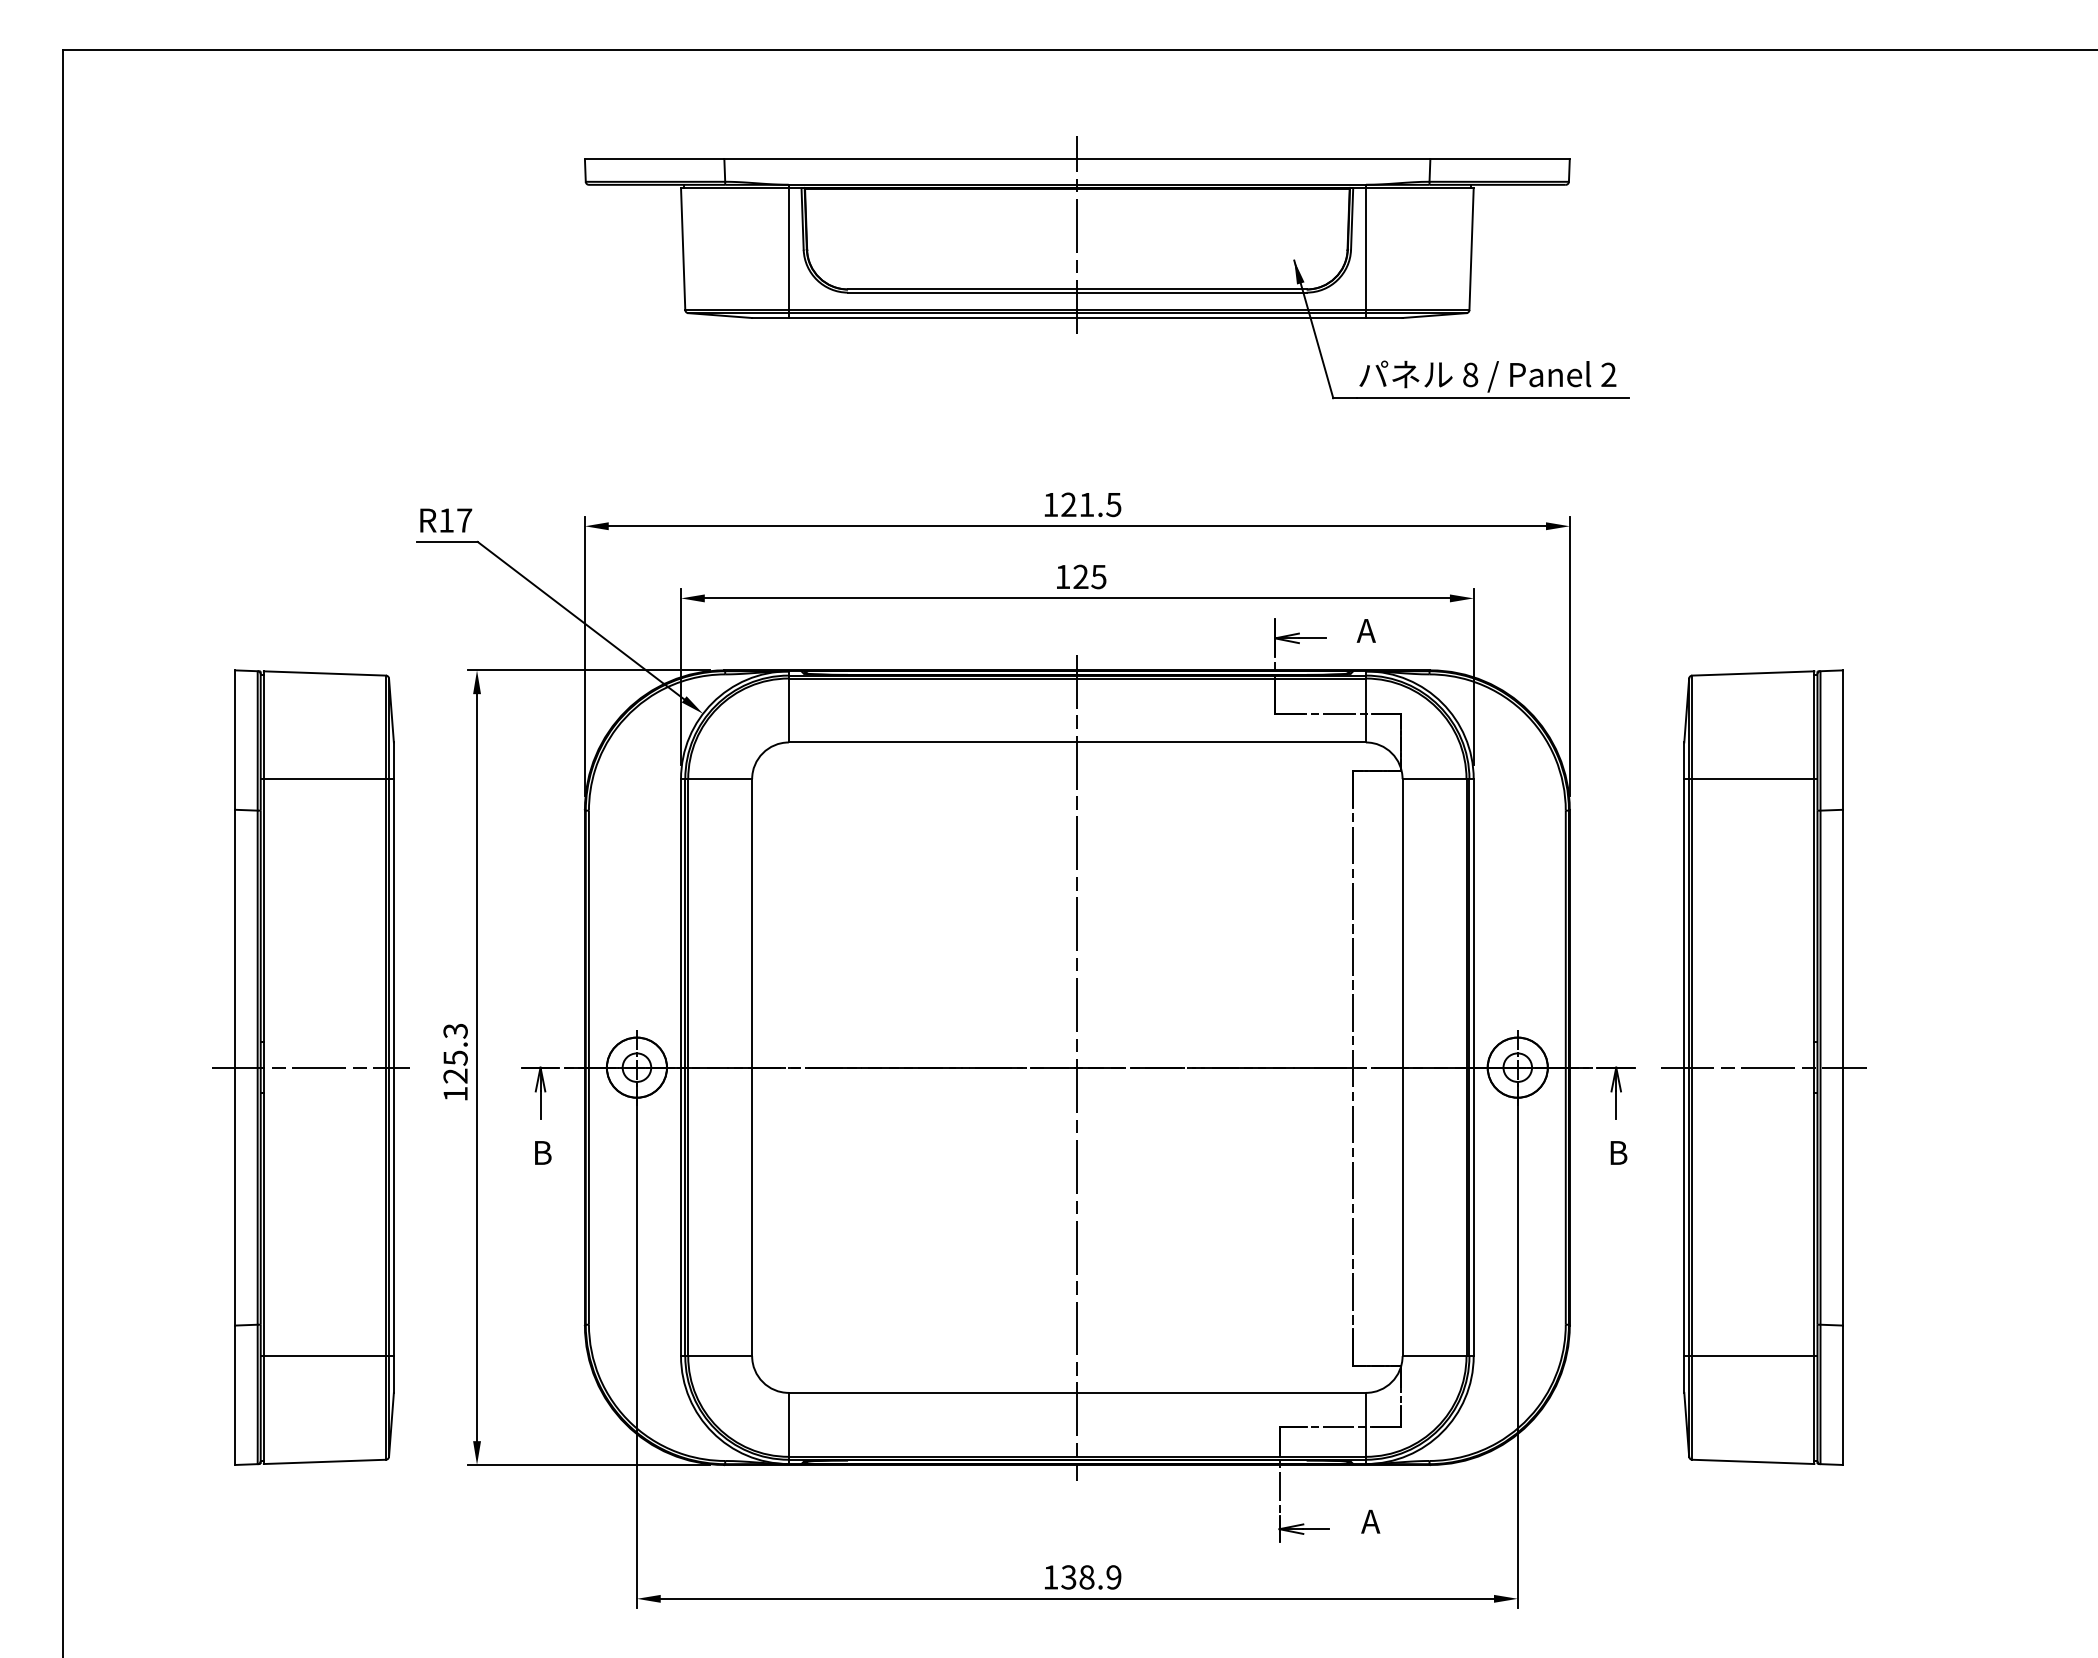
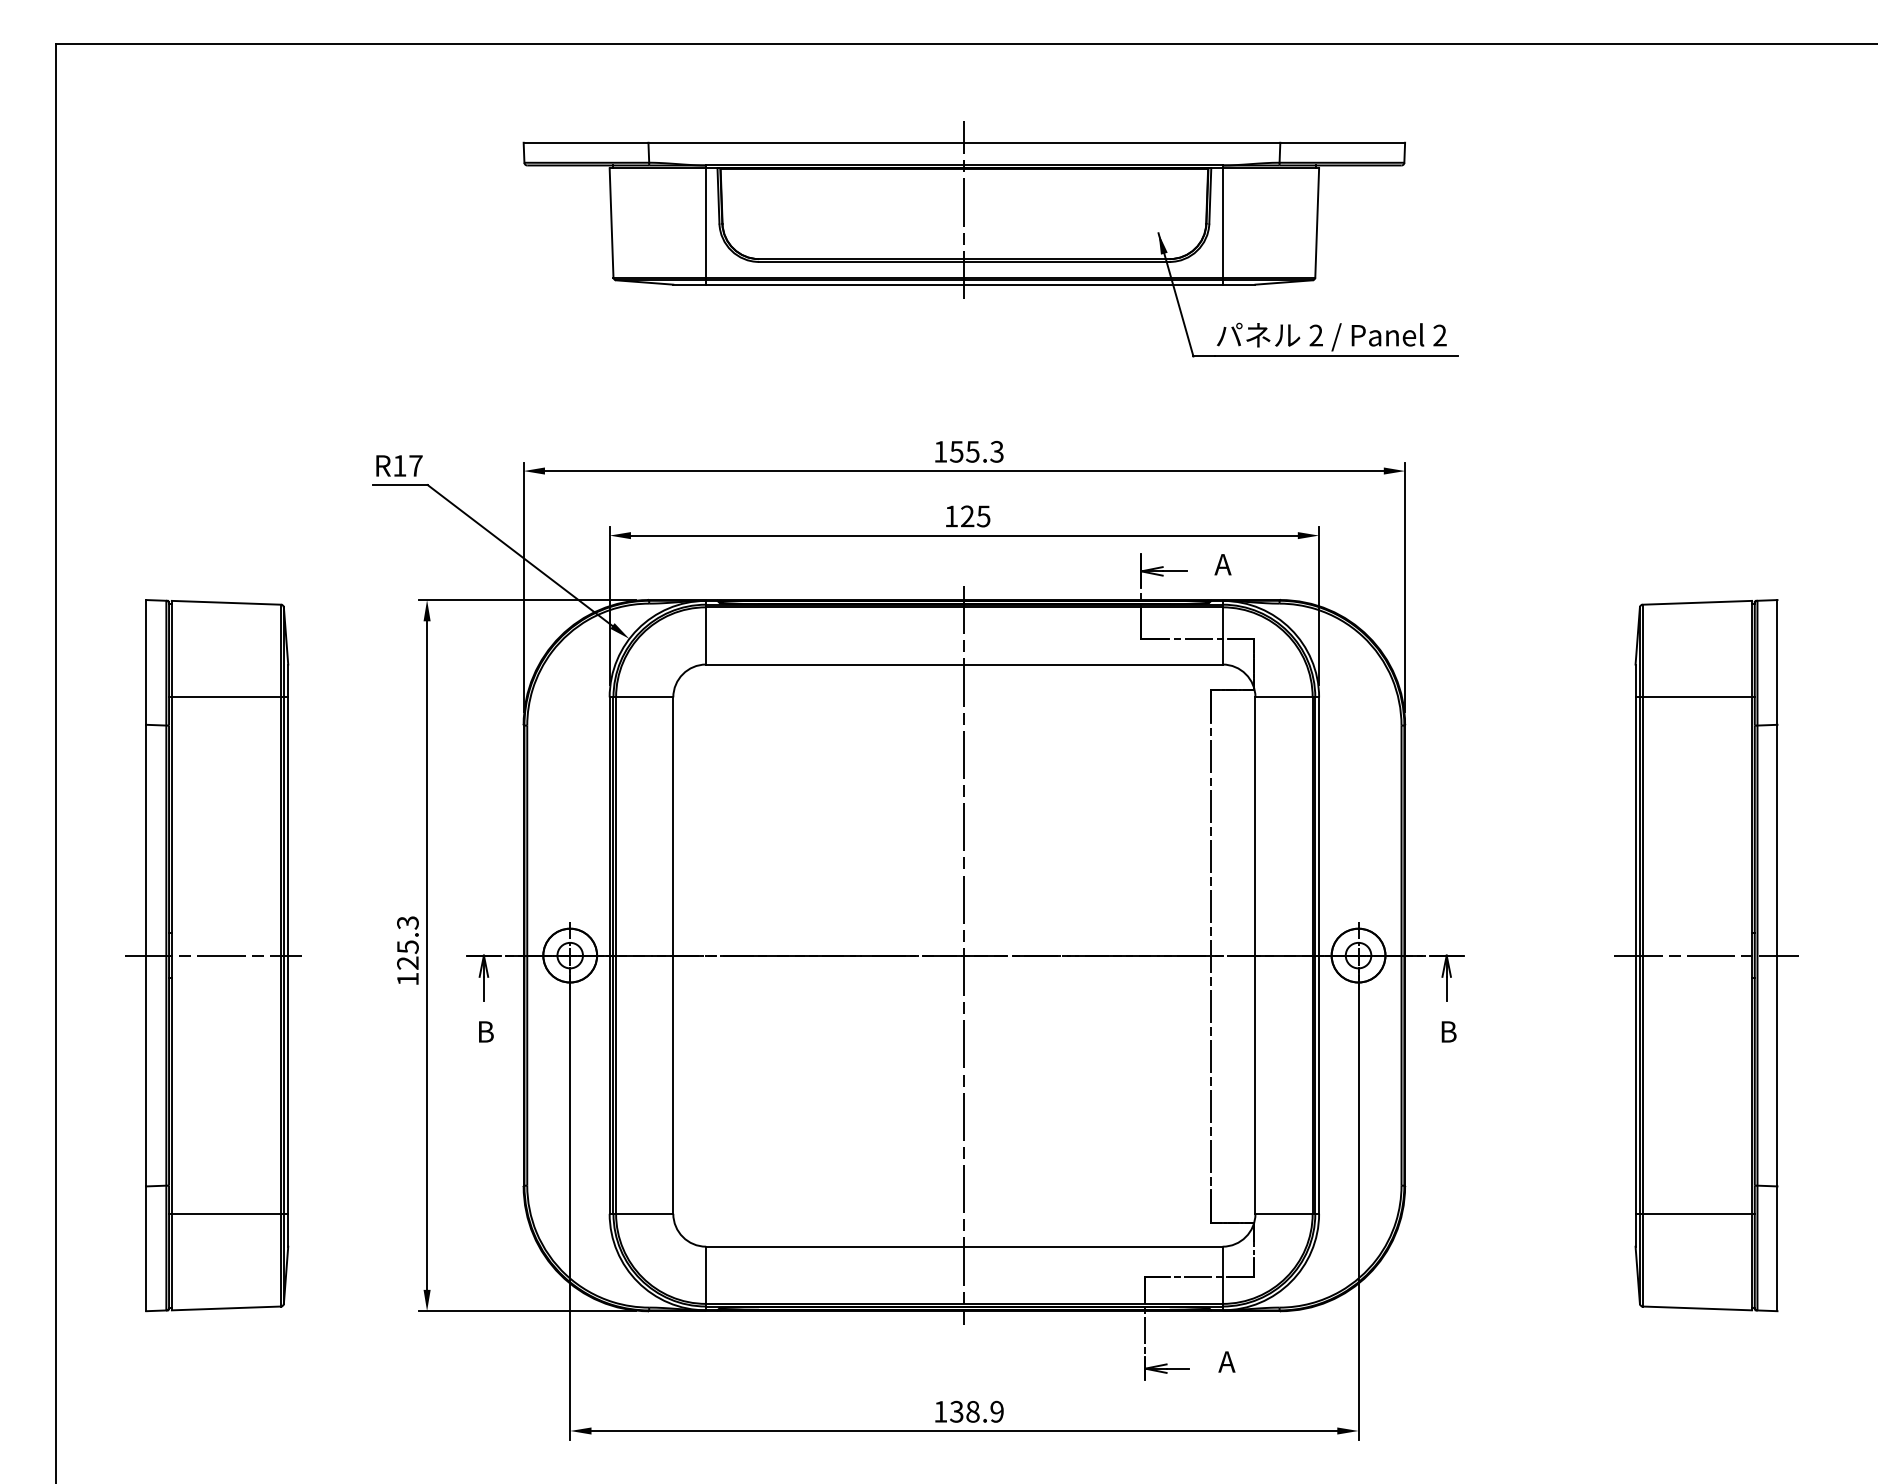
text: (1470, 374) -> (1316, 335), 8 -> 2
text: (1091, 504) -> (977, 451), 121.5 -> 155.3
part: (310, 1067) -> (213, 955), moved
part: (1763, 1067) -> (1706, 955), moved

